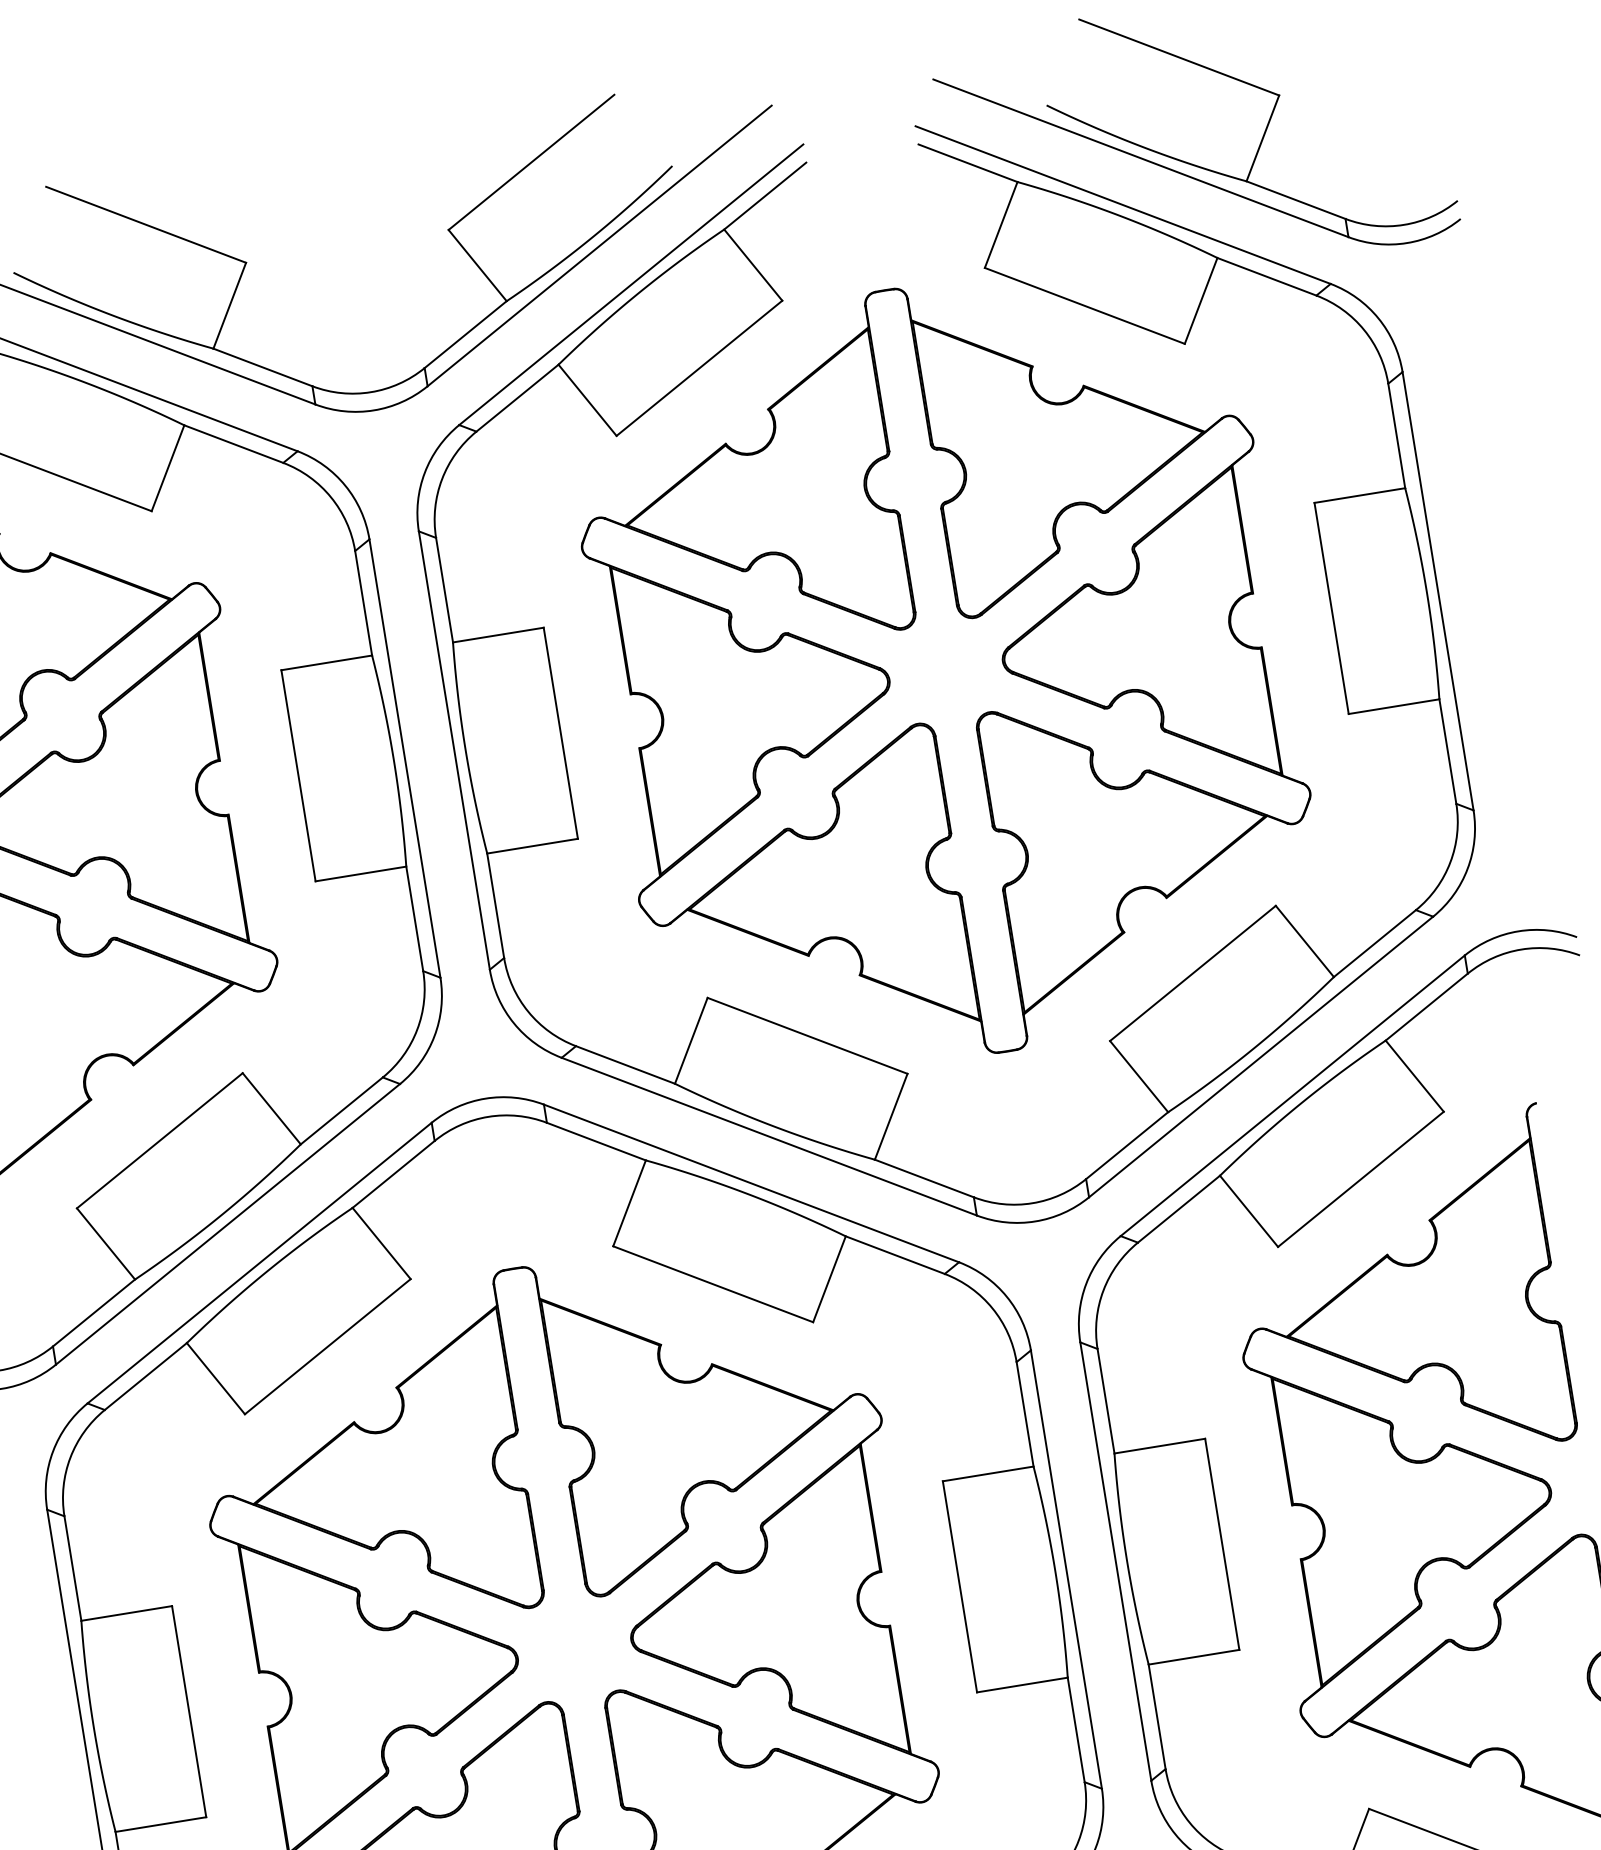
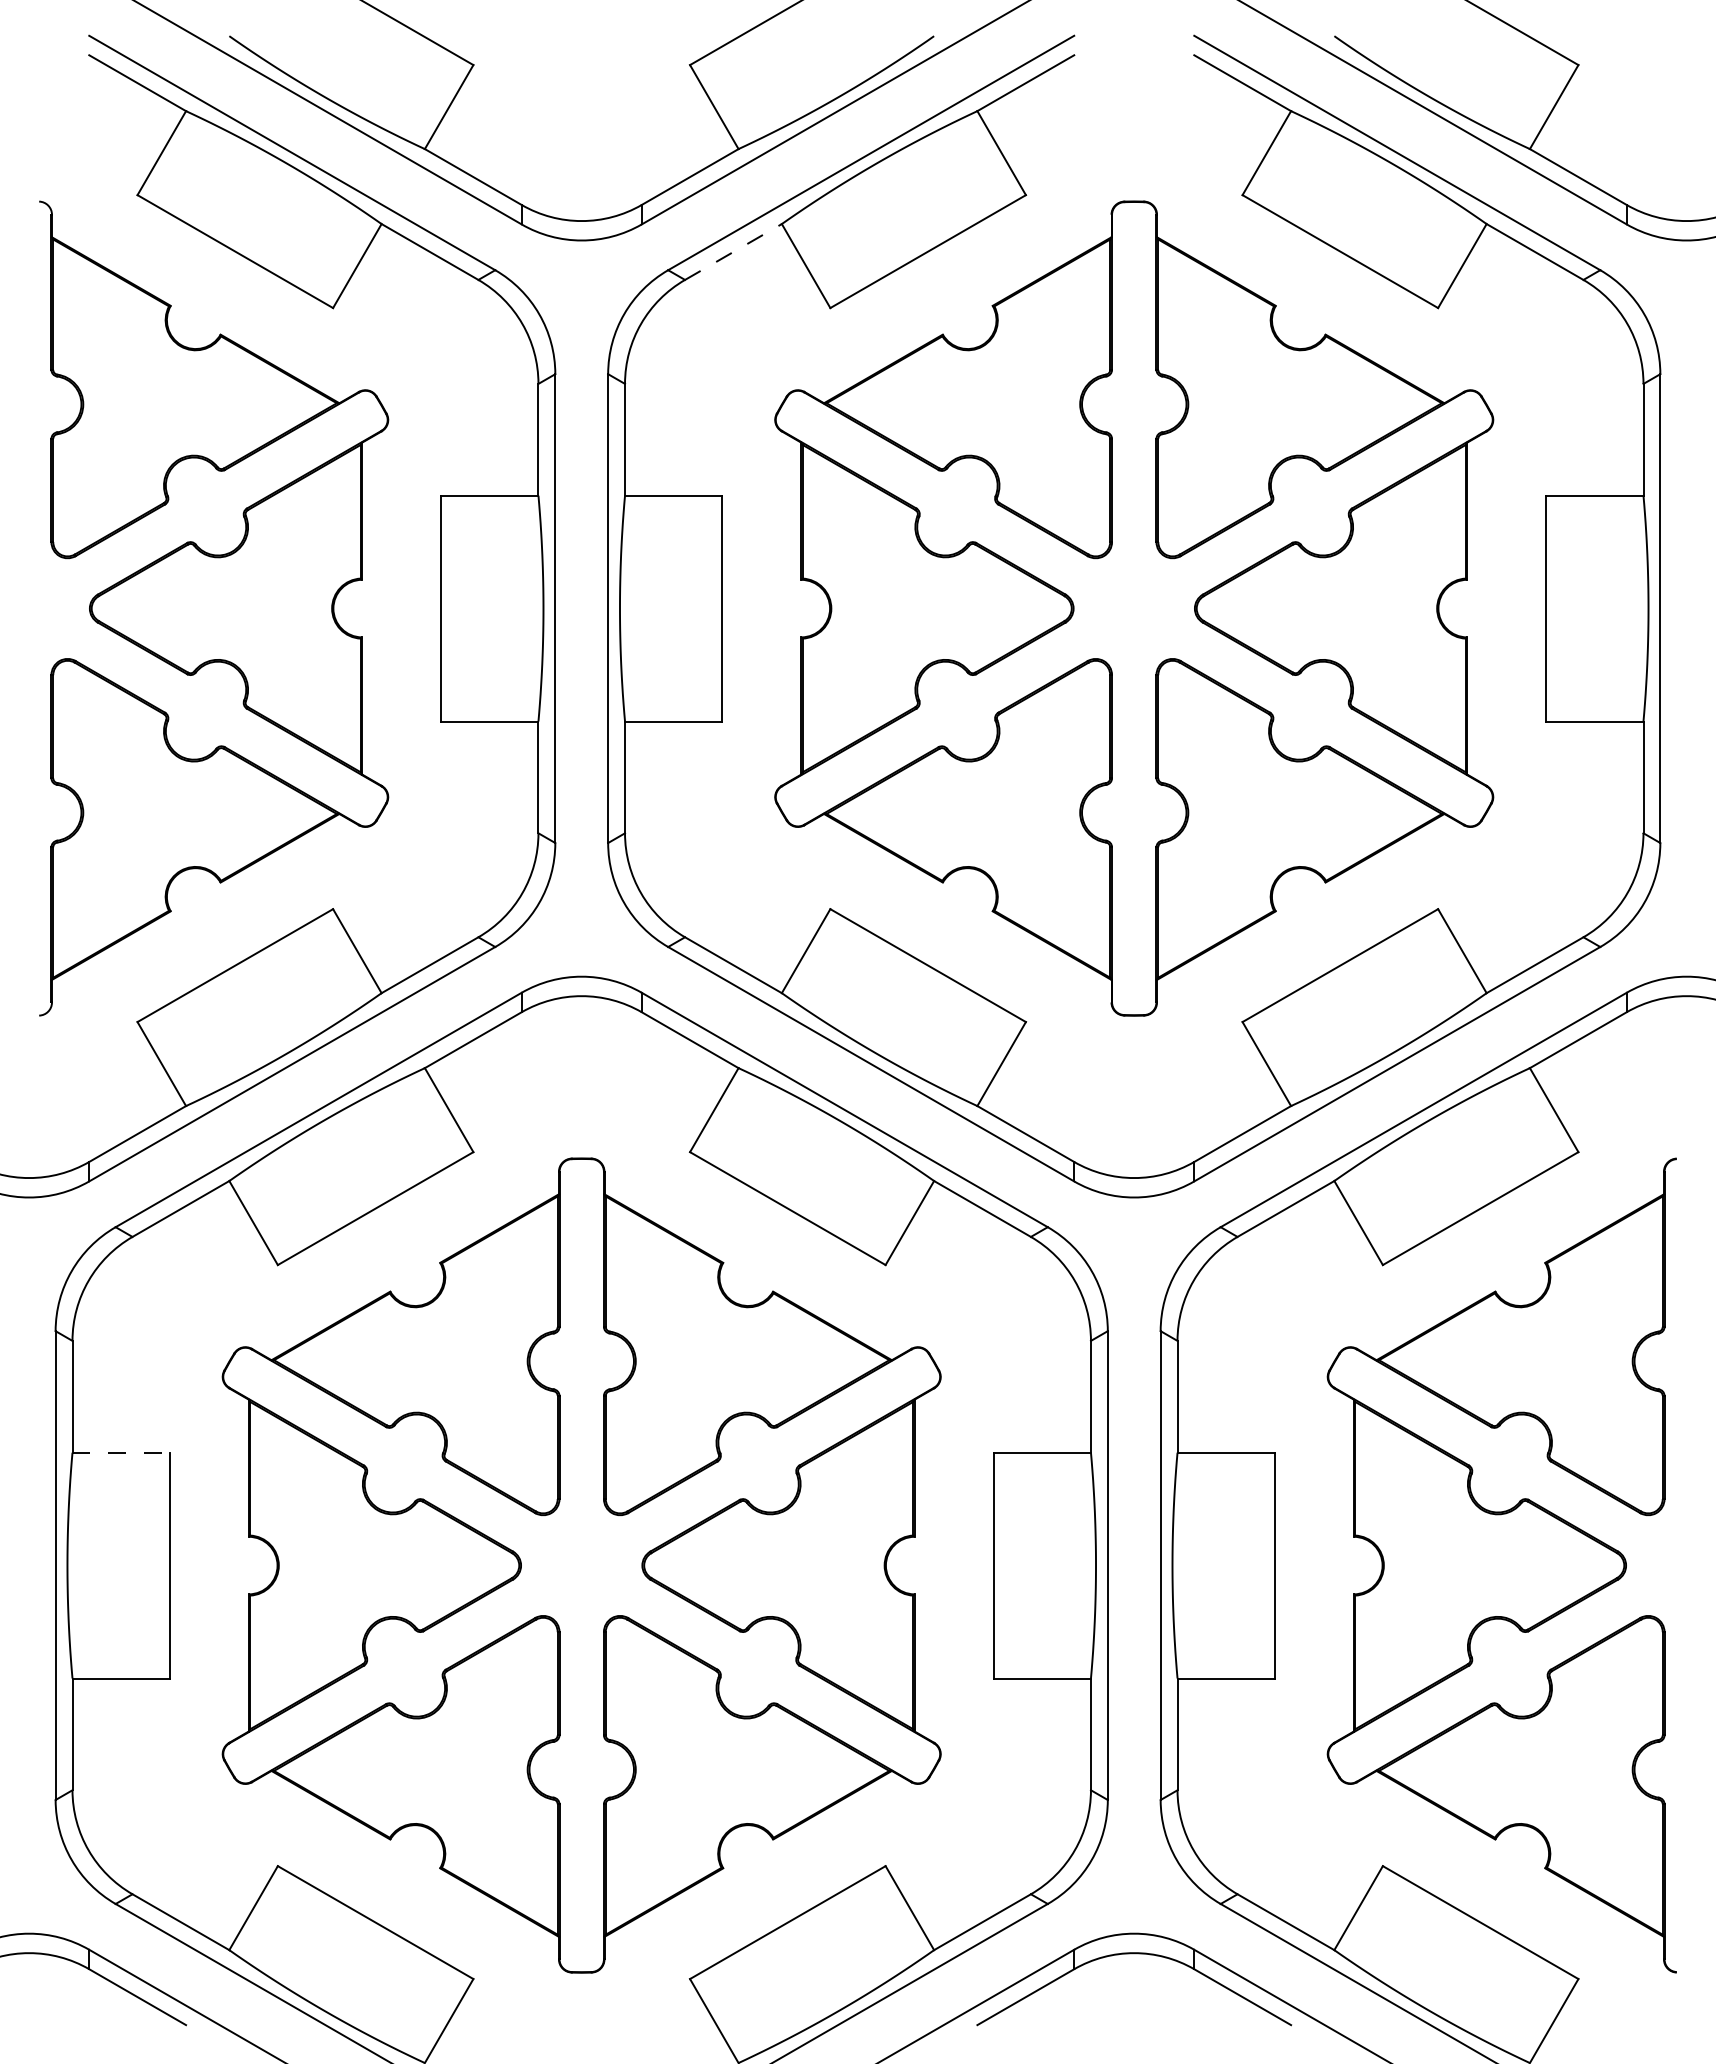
line: (517, 398) -> (733, 252), solid -> dashed
line: (127, 1613) -> (121, 1452), solid -> dashed

